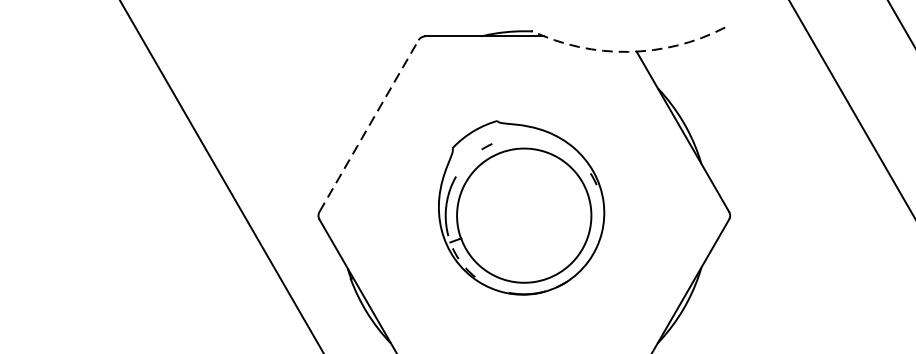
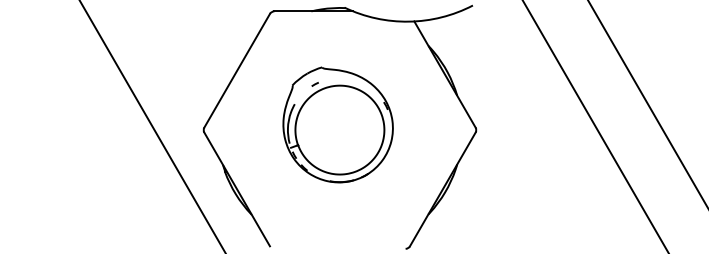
arc: (627, 51) -> (408, 21), dashed -> solid
line: (369, 125) -> (237, 70), dashed -> solid

